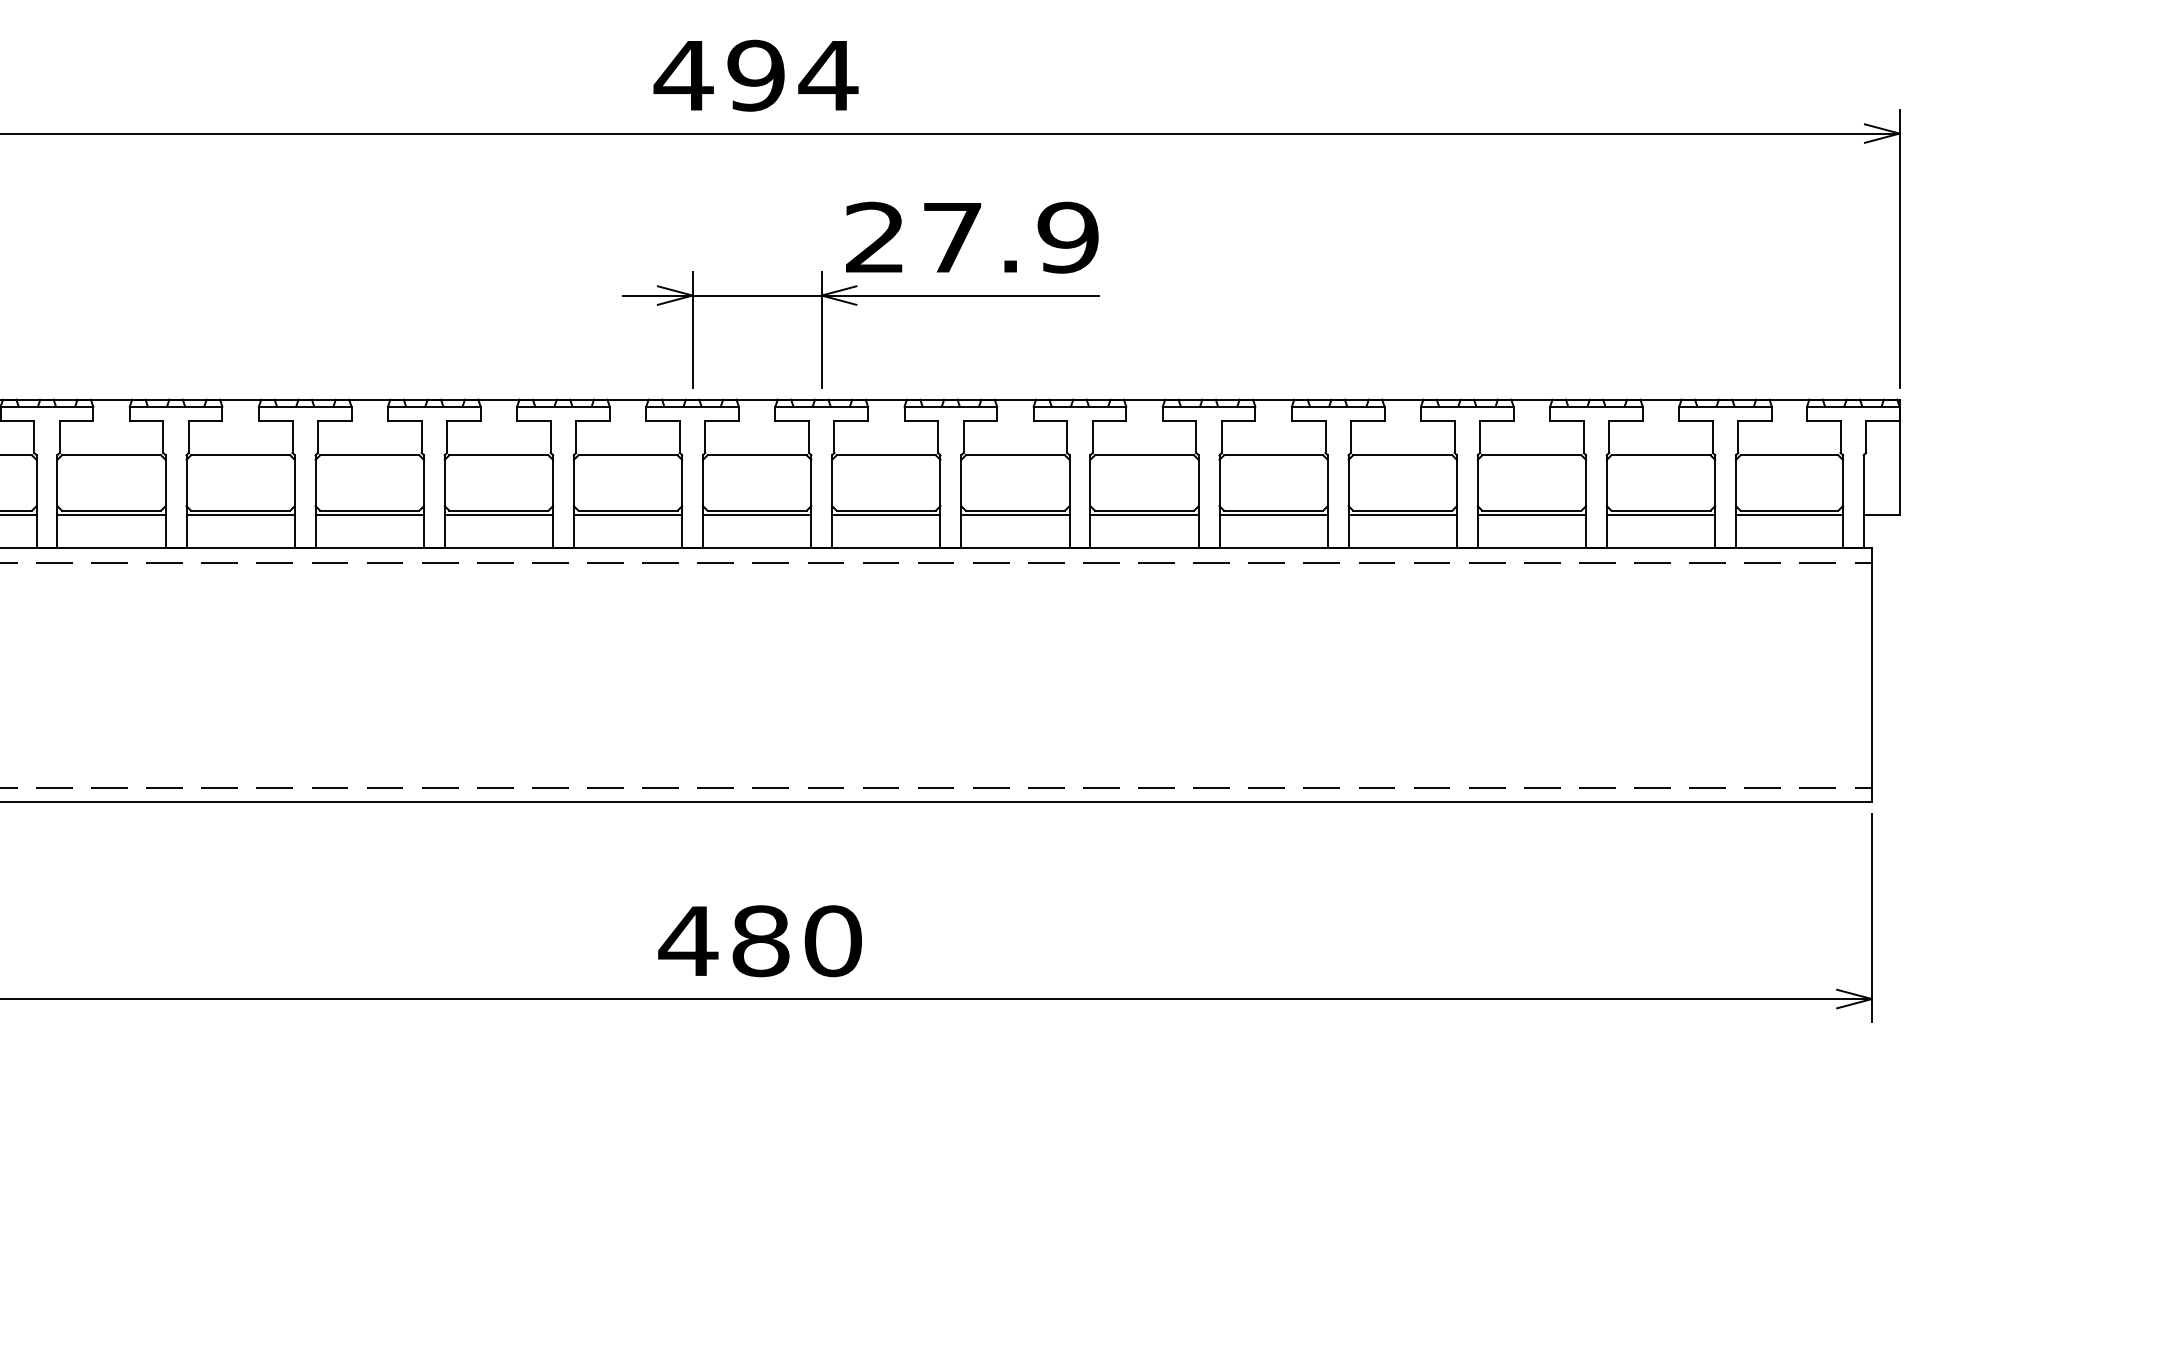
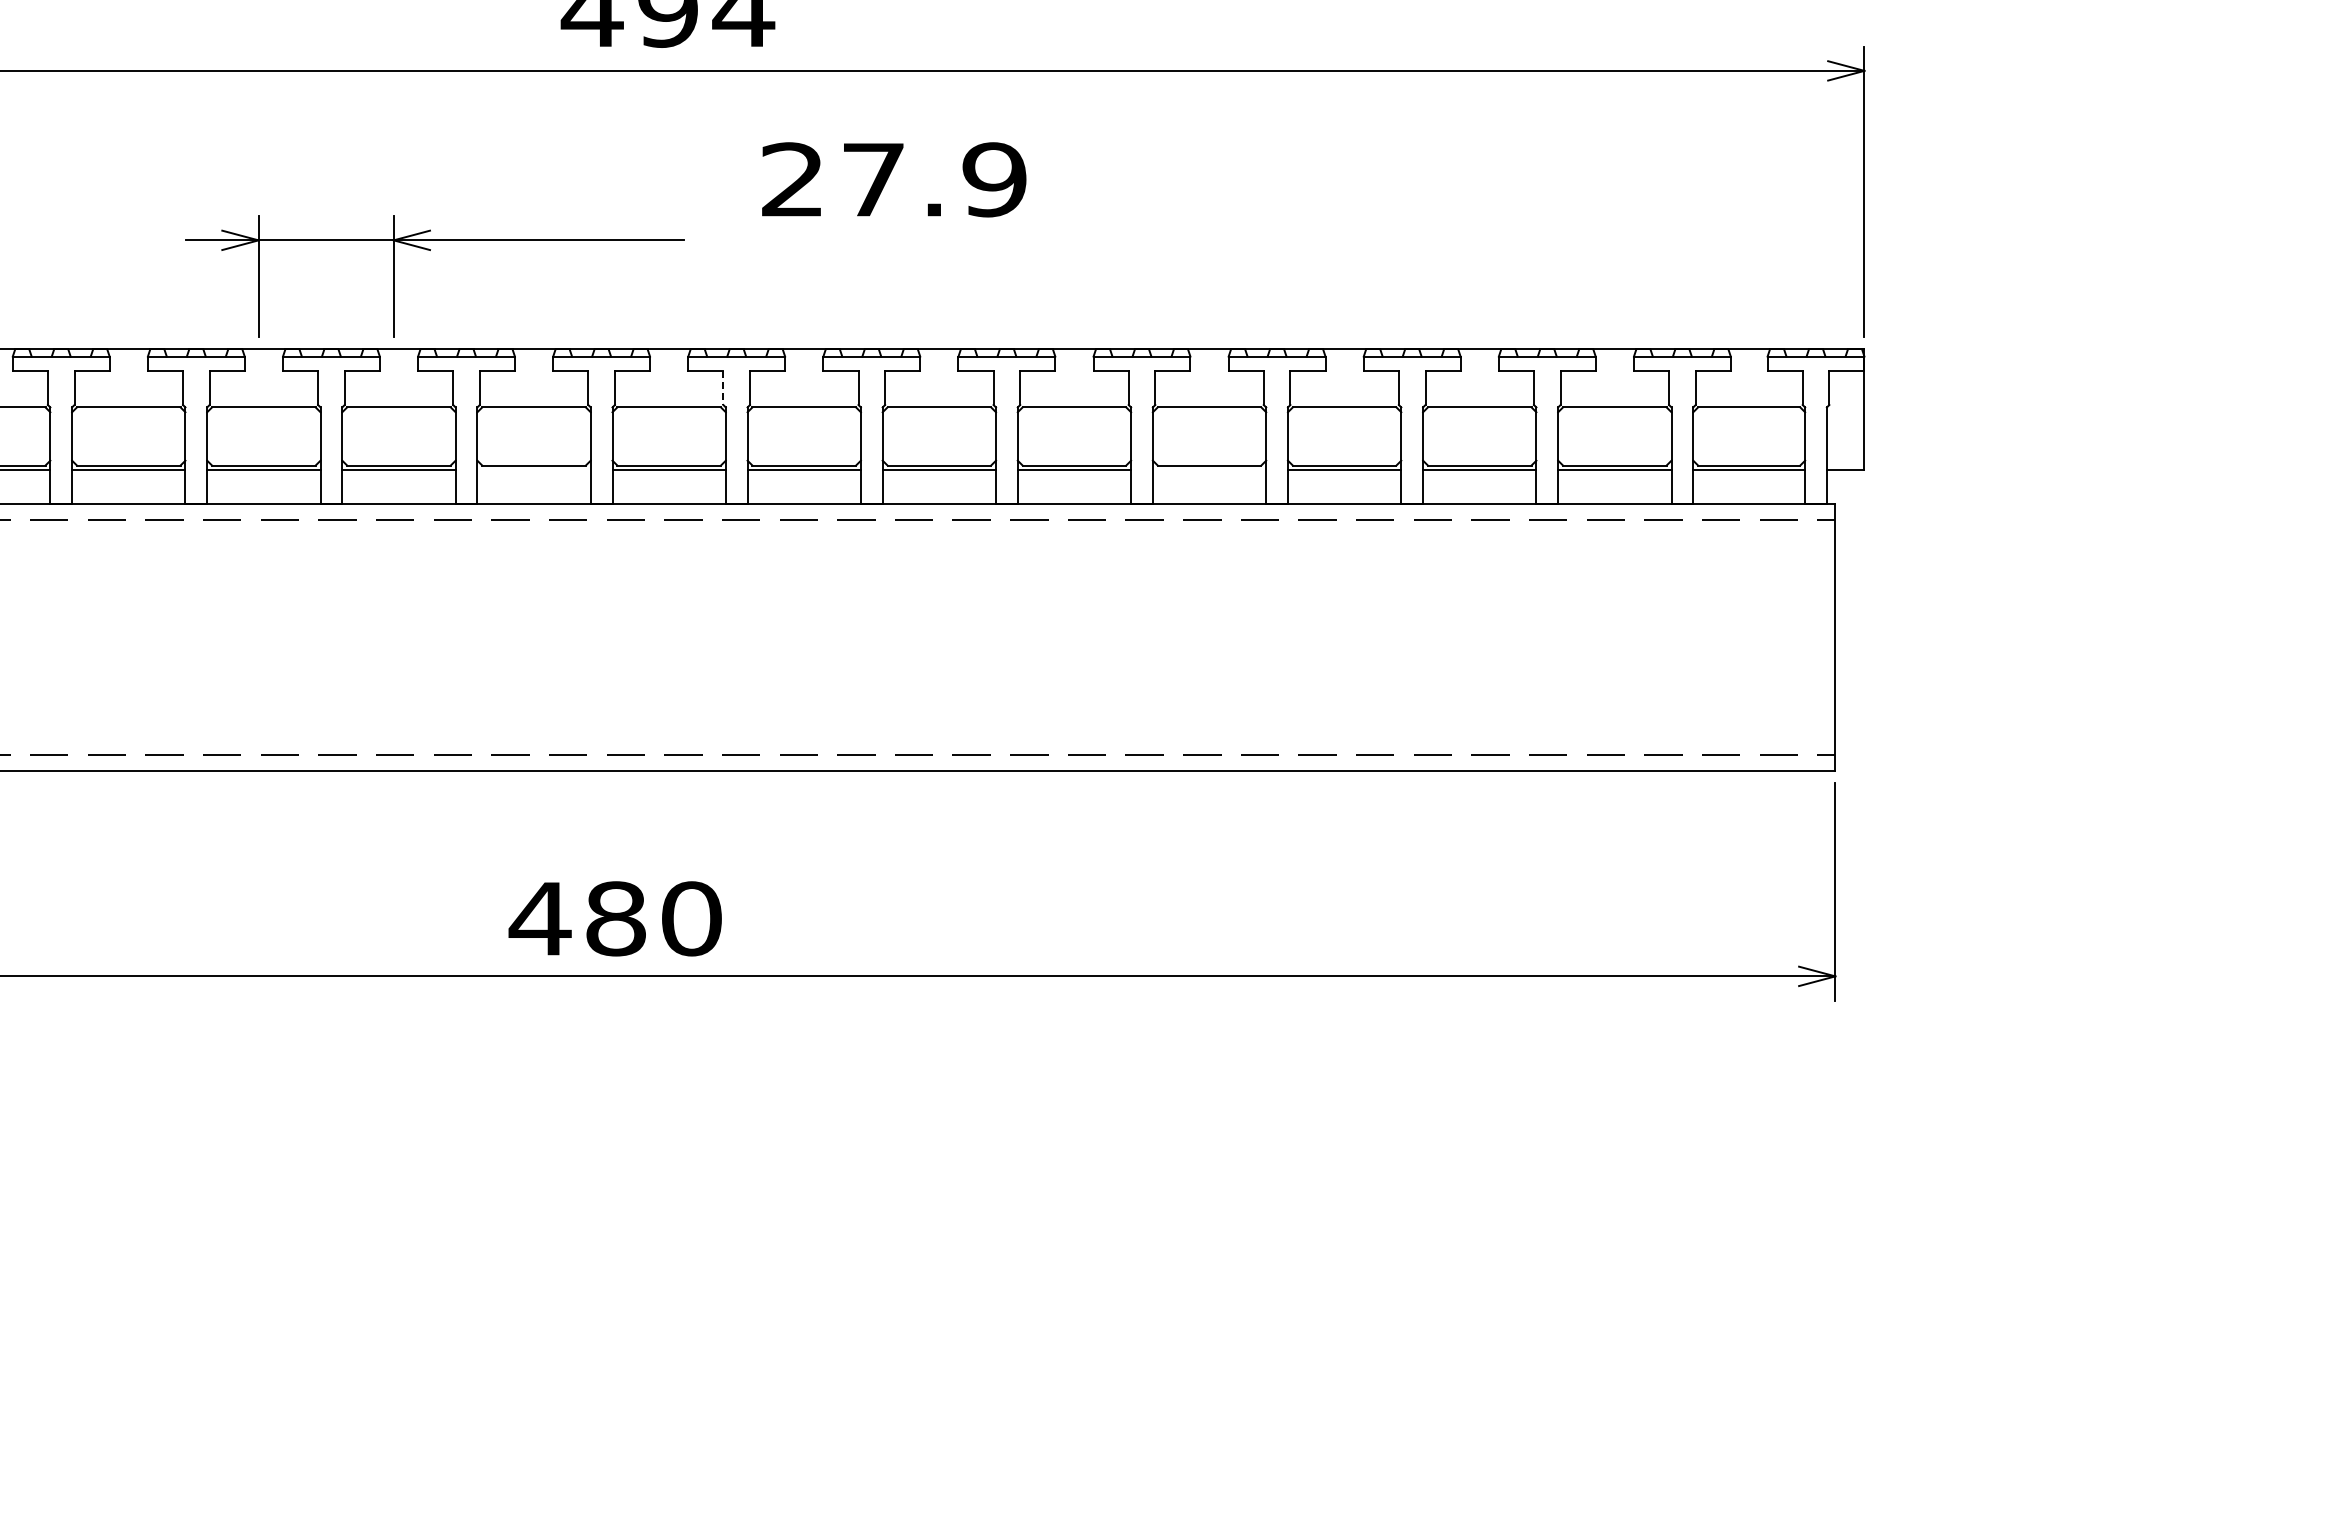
part: (856, 305) -> (430, 250), moved
line: (809, 437) -> (723, 388), solid -> dashed
line: (627, 515) -> (533, 470), removed
line: (1273, 515) -> (1209, 470), removed
text: (759, 940) -> (614, 918), moved

